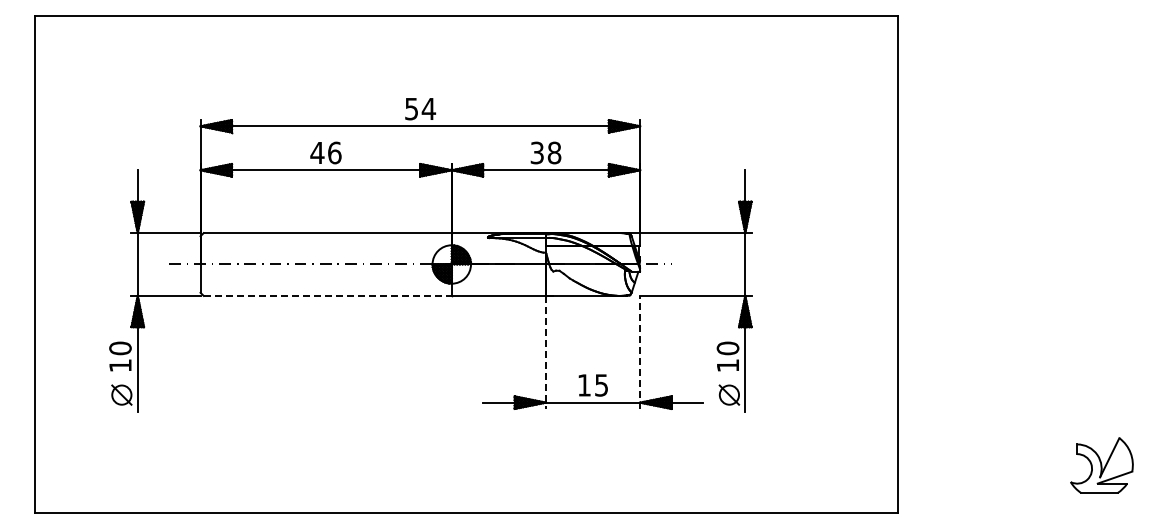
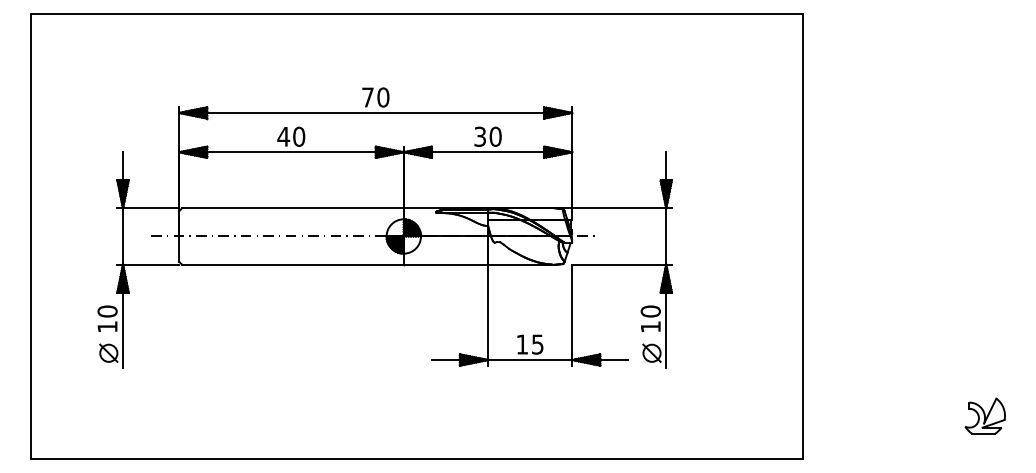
text: (420, 108) -> (375, 97), 54 -> 70
text: (334, 152) -> (298, 136), 46 -> 40
text: (554, 153) -> (495, 137), 38 -> 30
line: (328, 295) -> (293, 264), dashed -> solid
line: (545, 352) -> (487, 315), dashed -> solid
line: (640, 352) -> (572, 315), dashed -> solid
part: (1102, 464) -> (985, 415), size x0.71

